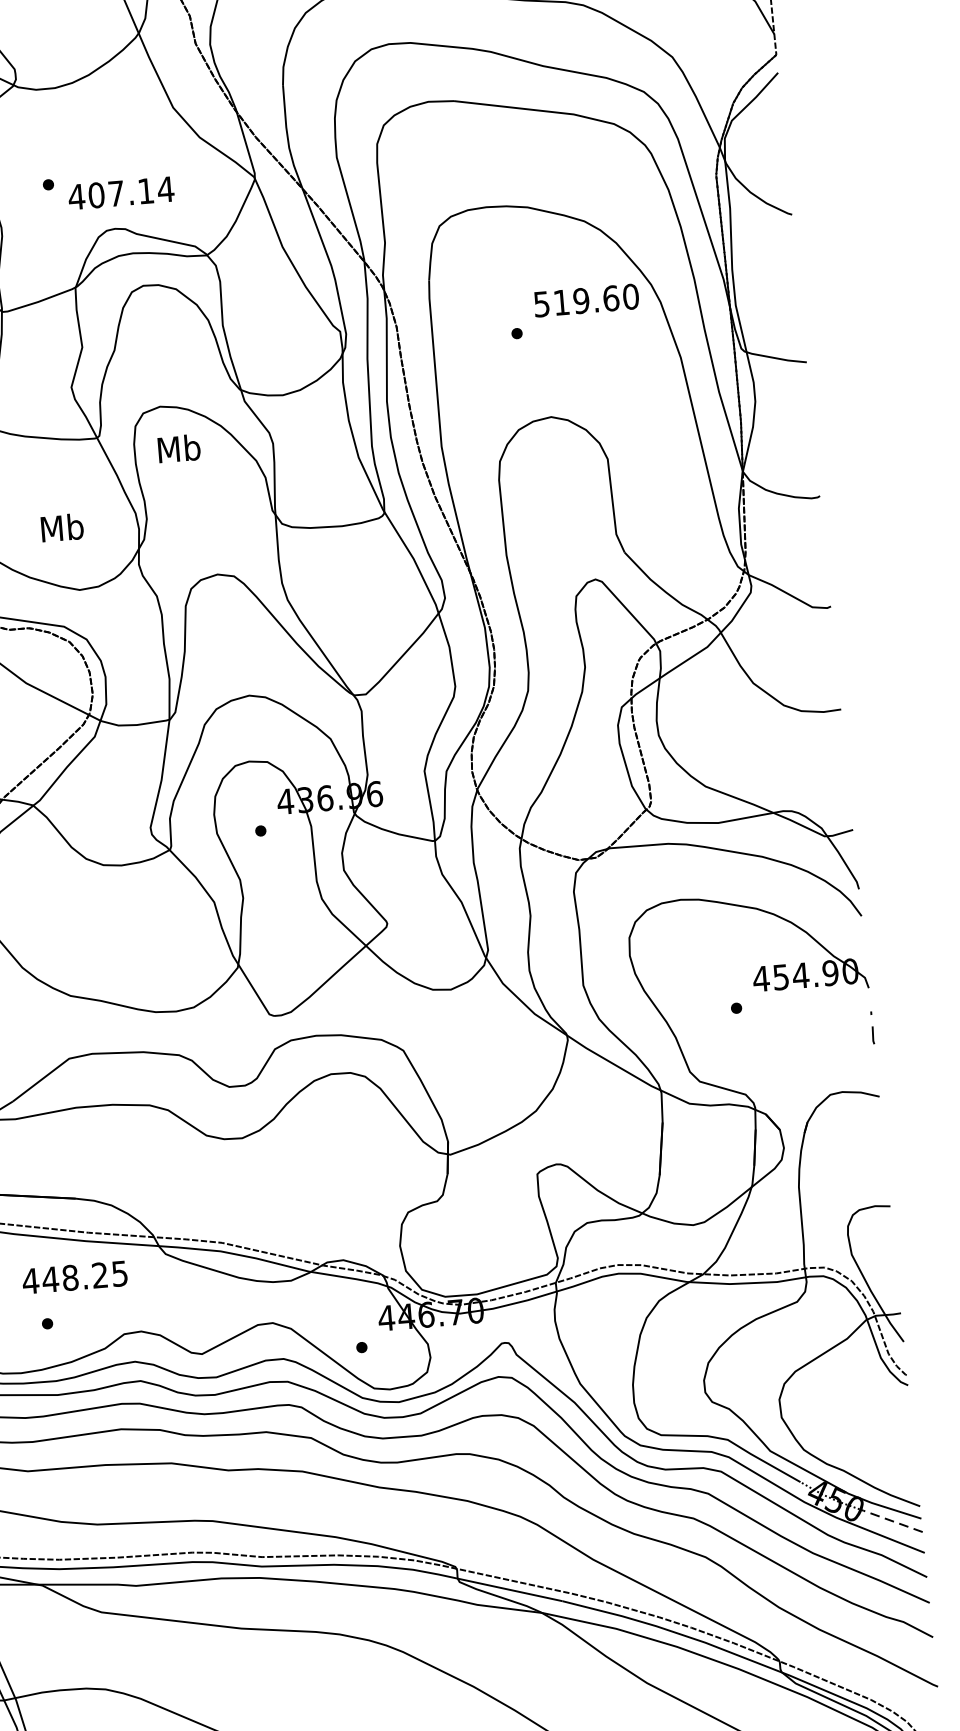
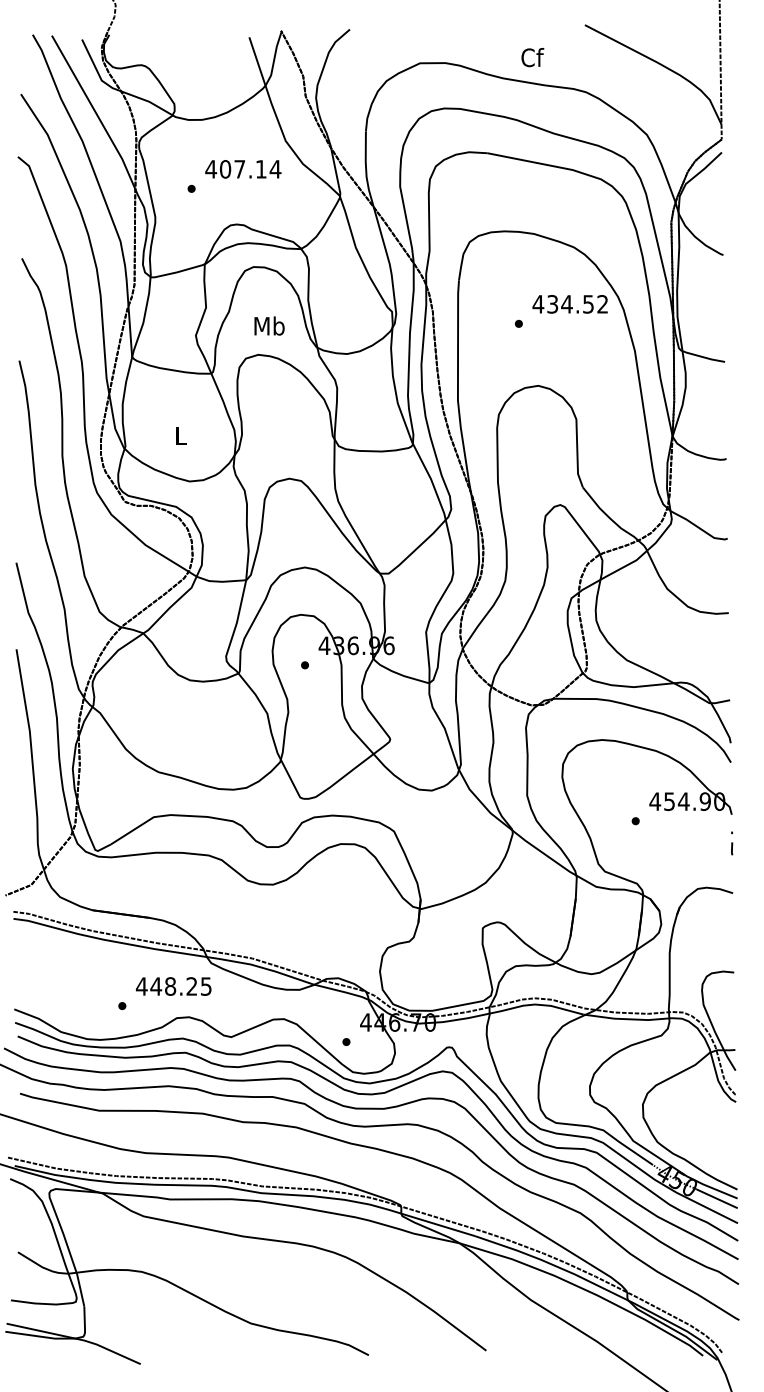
text: (121, 193) -> (243, 169), moved
text: (586, 300) -> (570, 304), 519.60 -> 434.52
text: (179, 447) -> (269, 325), moved
text: (61, 527) -> (180, 435), Mb -> L
text: (74, 1277) -> (173, 986), moved
line: (893, 1520) -> (717, 1198), dashed -> solid

